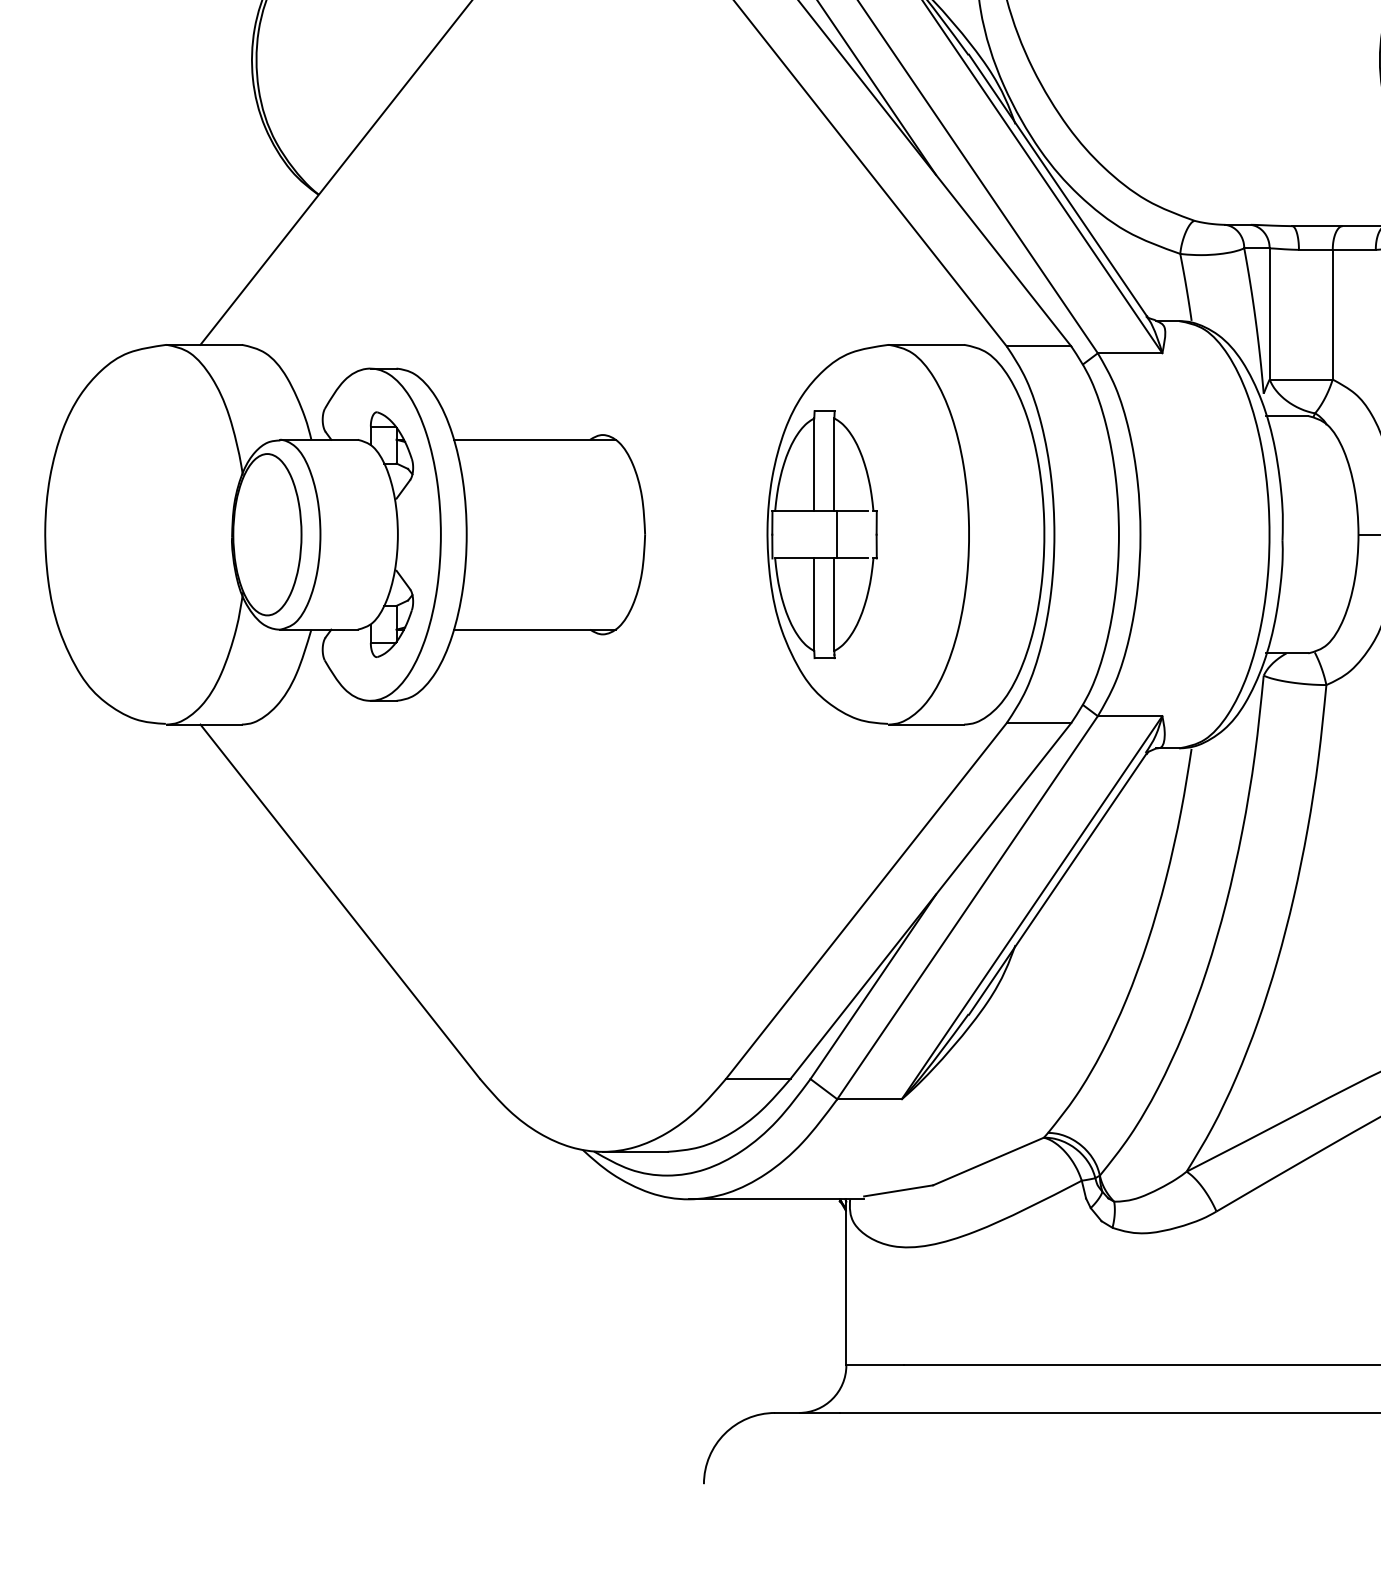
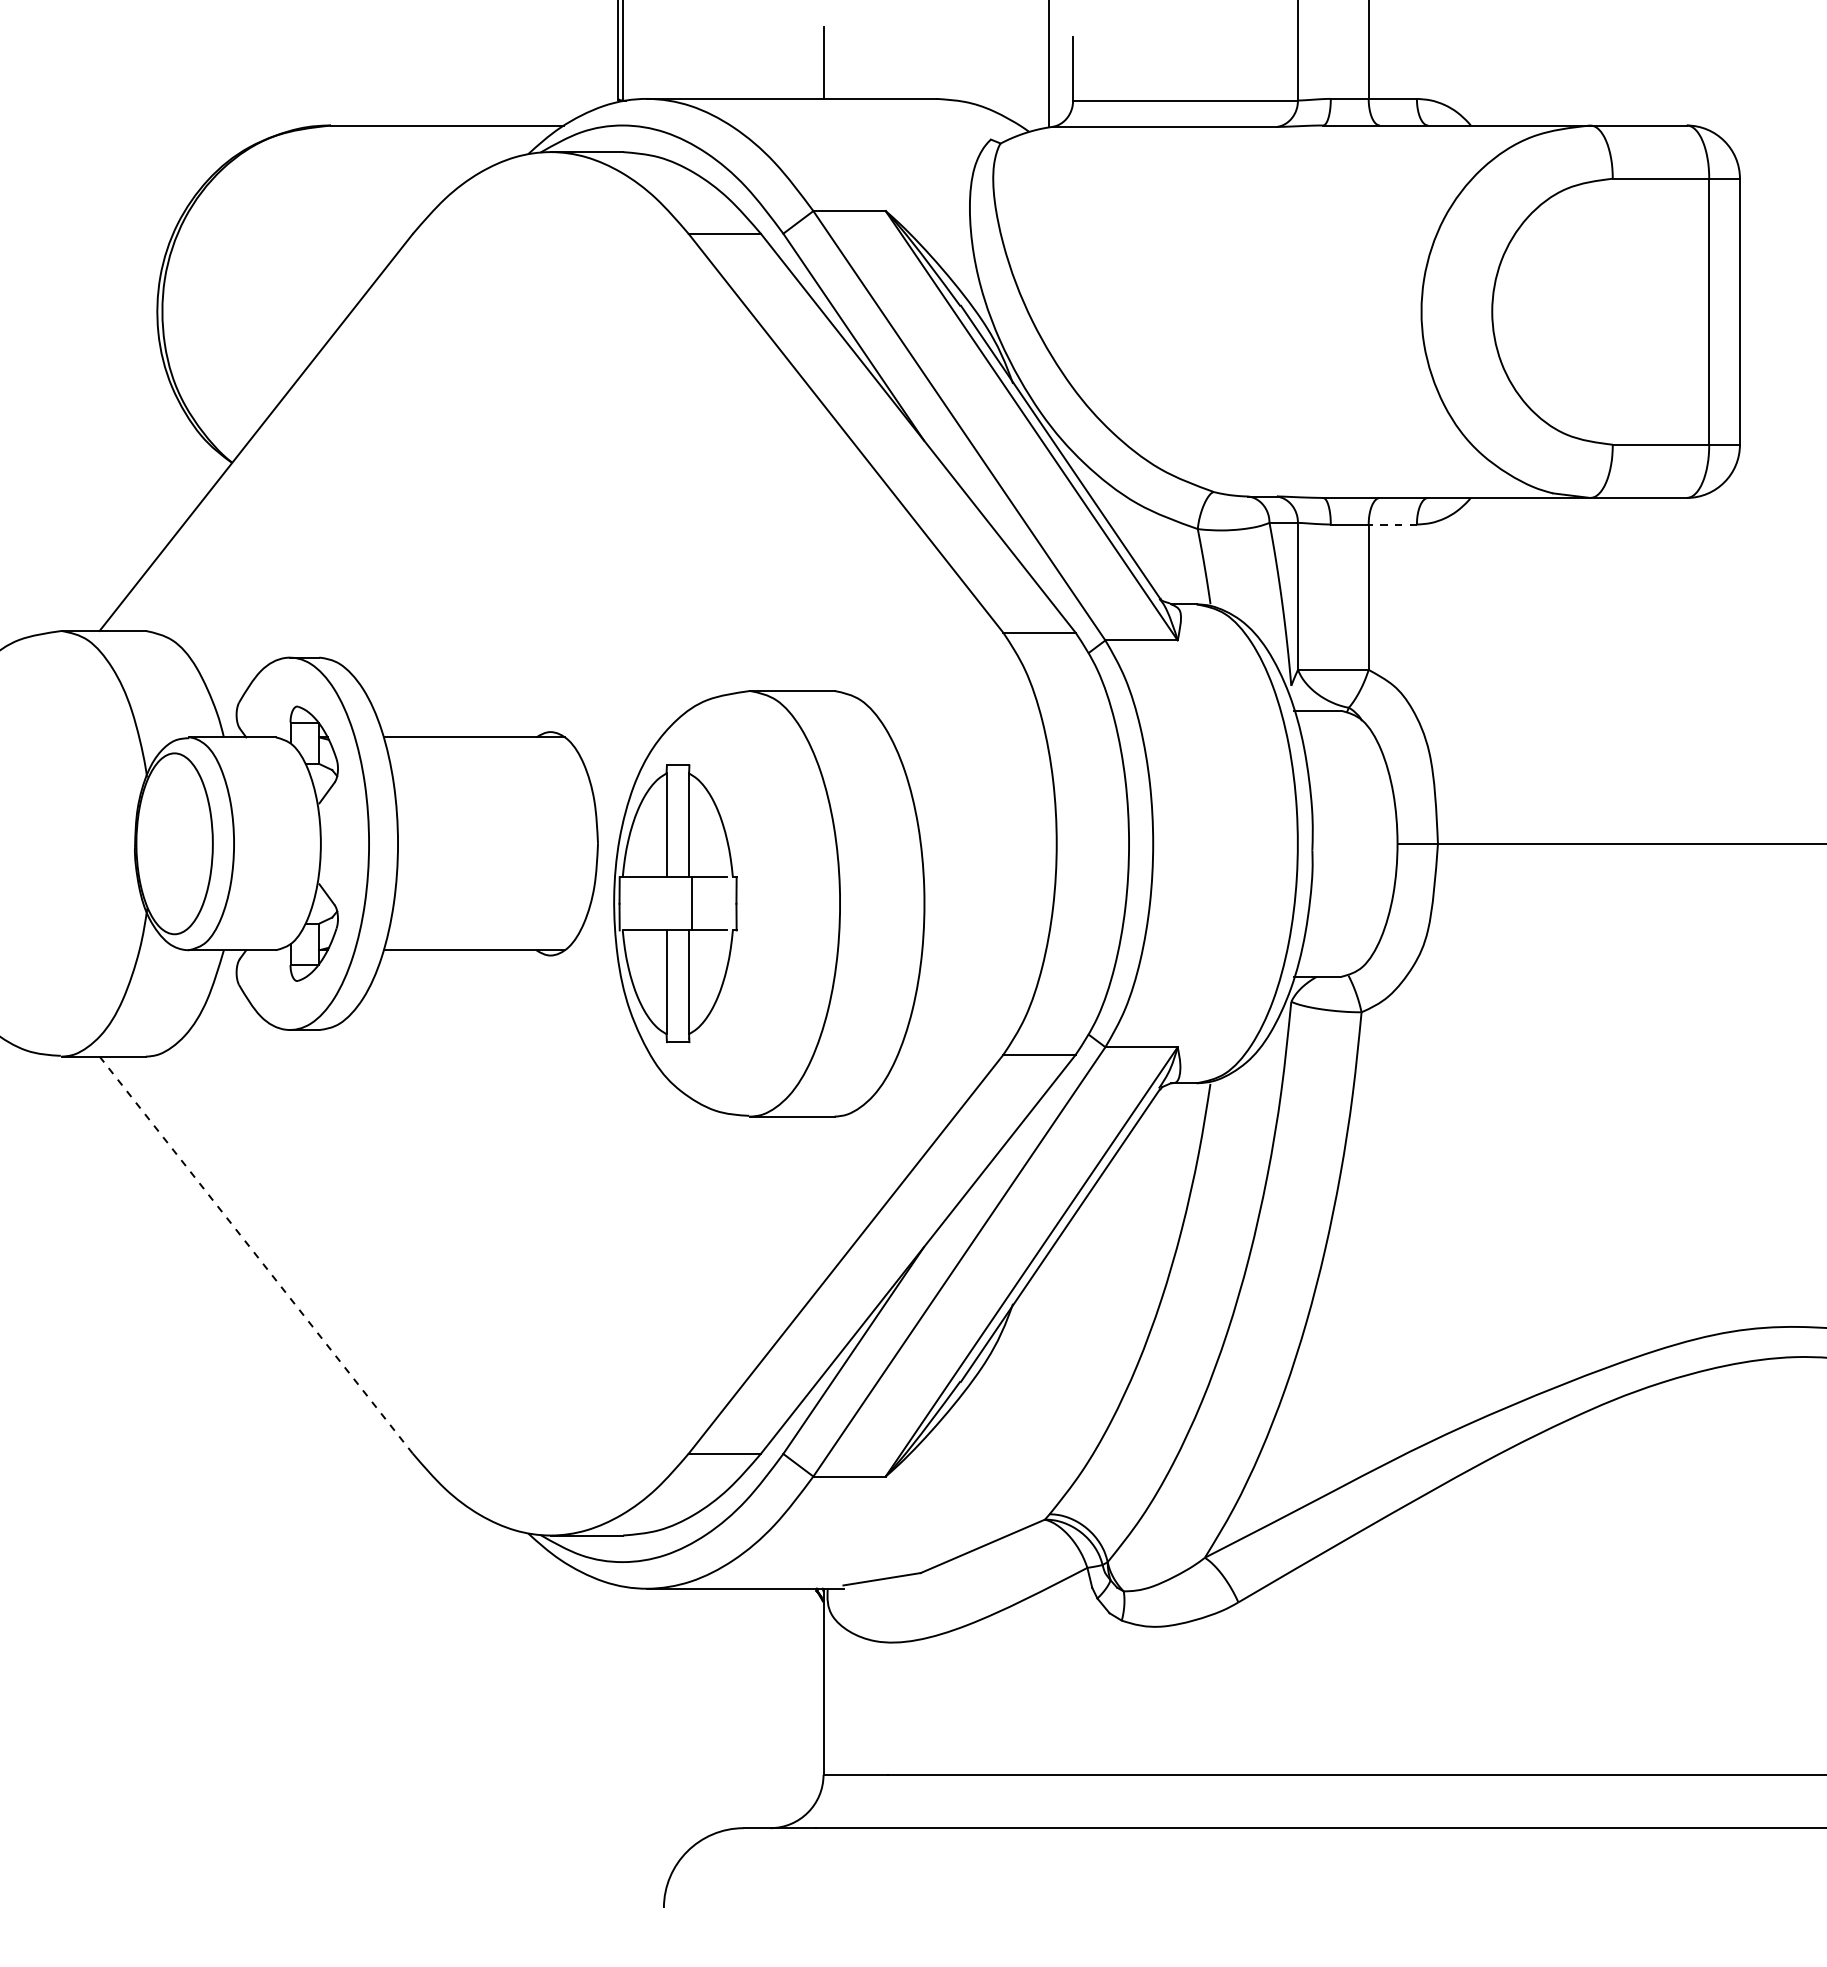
line: (1353, 249) -> (1392, 524), solid -> dashed
part: (906, 534) -> (769, 903), moved
line: (340, 902) -> (256, 1255), solid -> dashed

